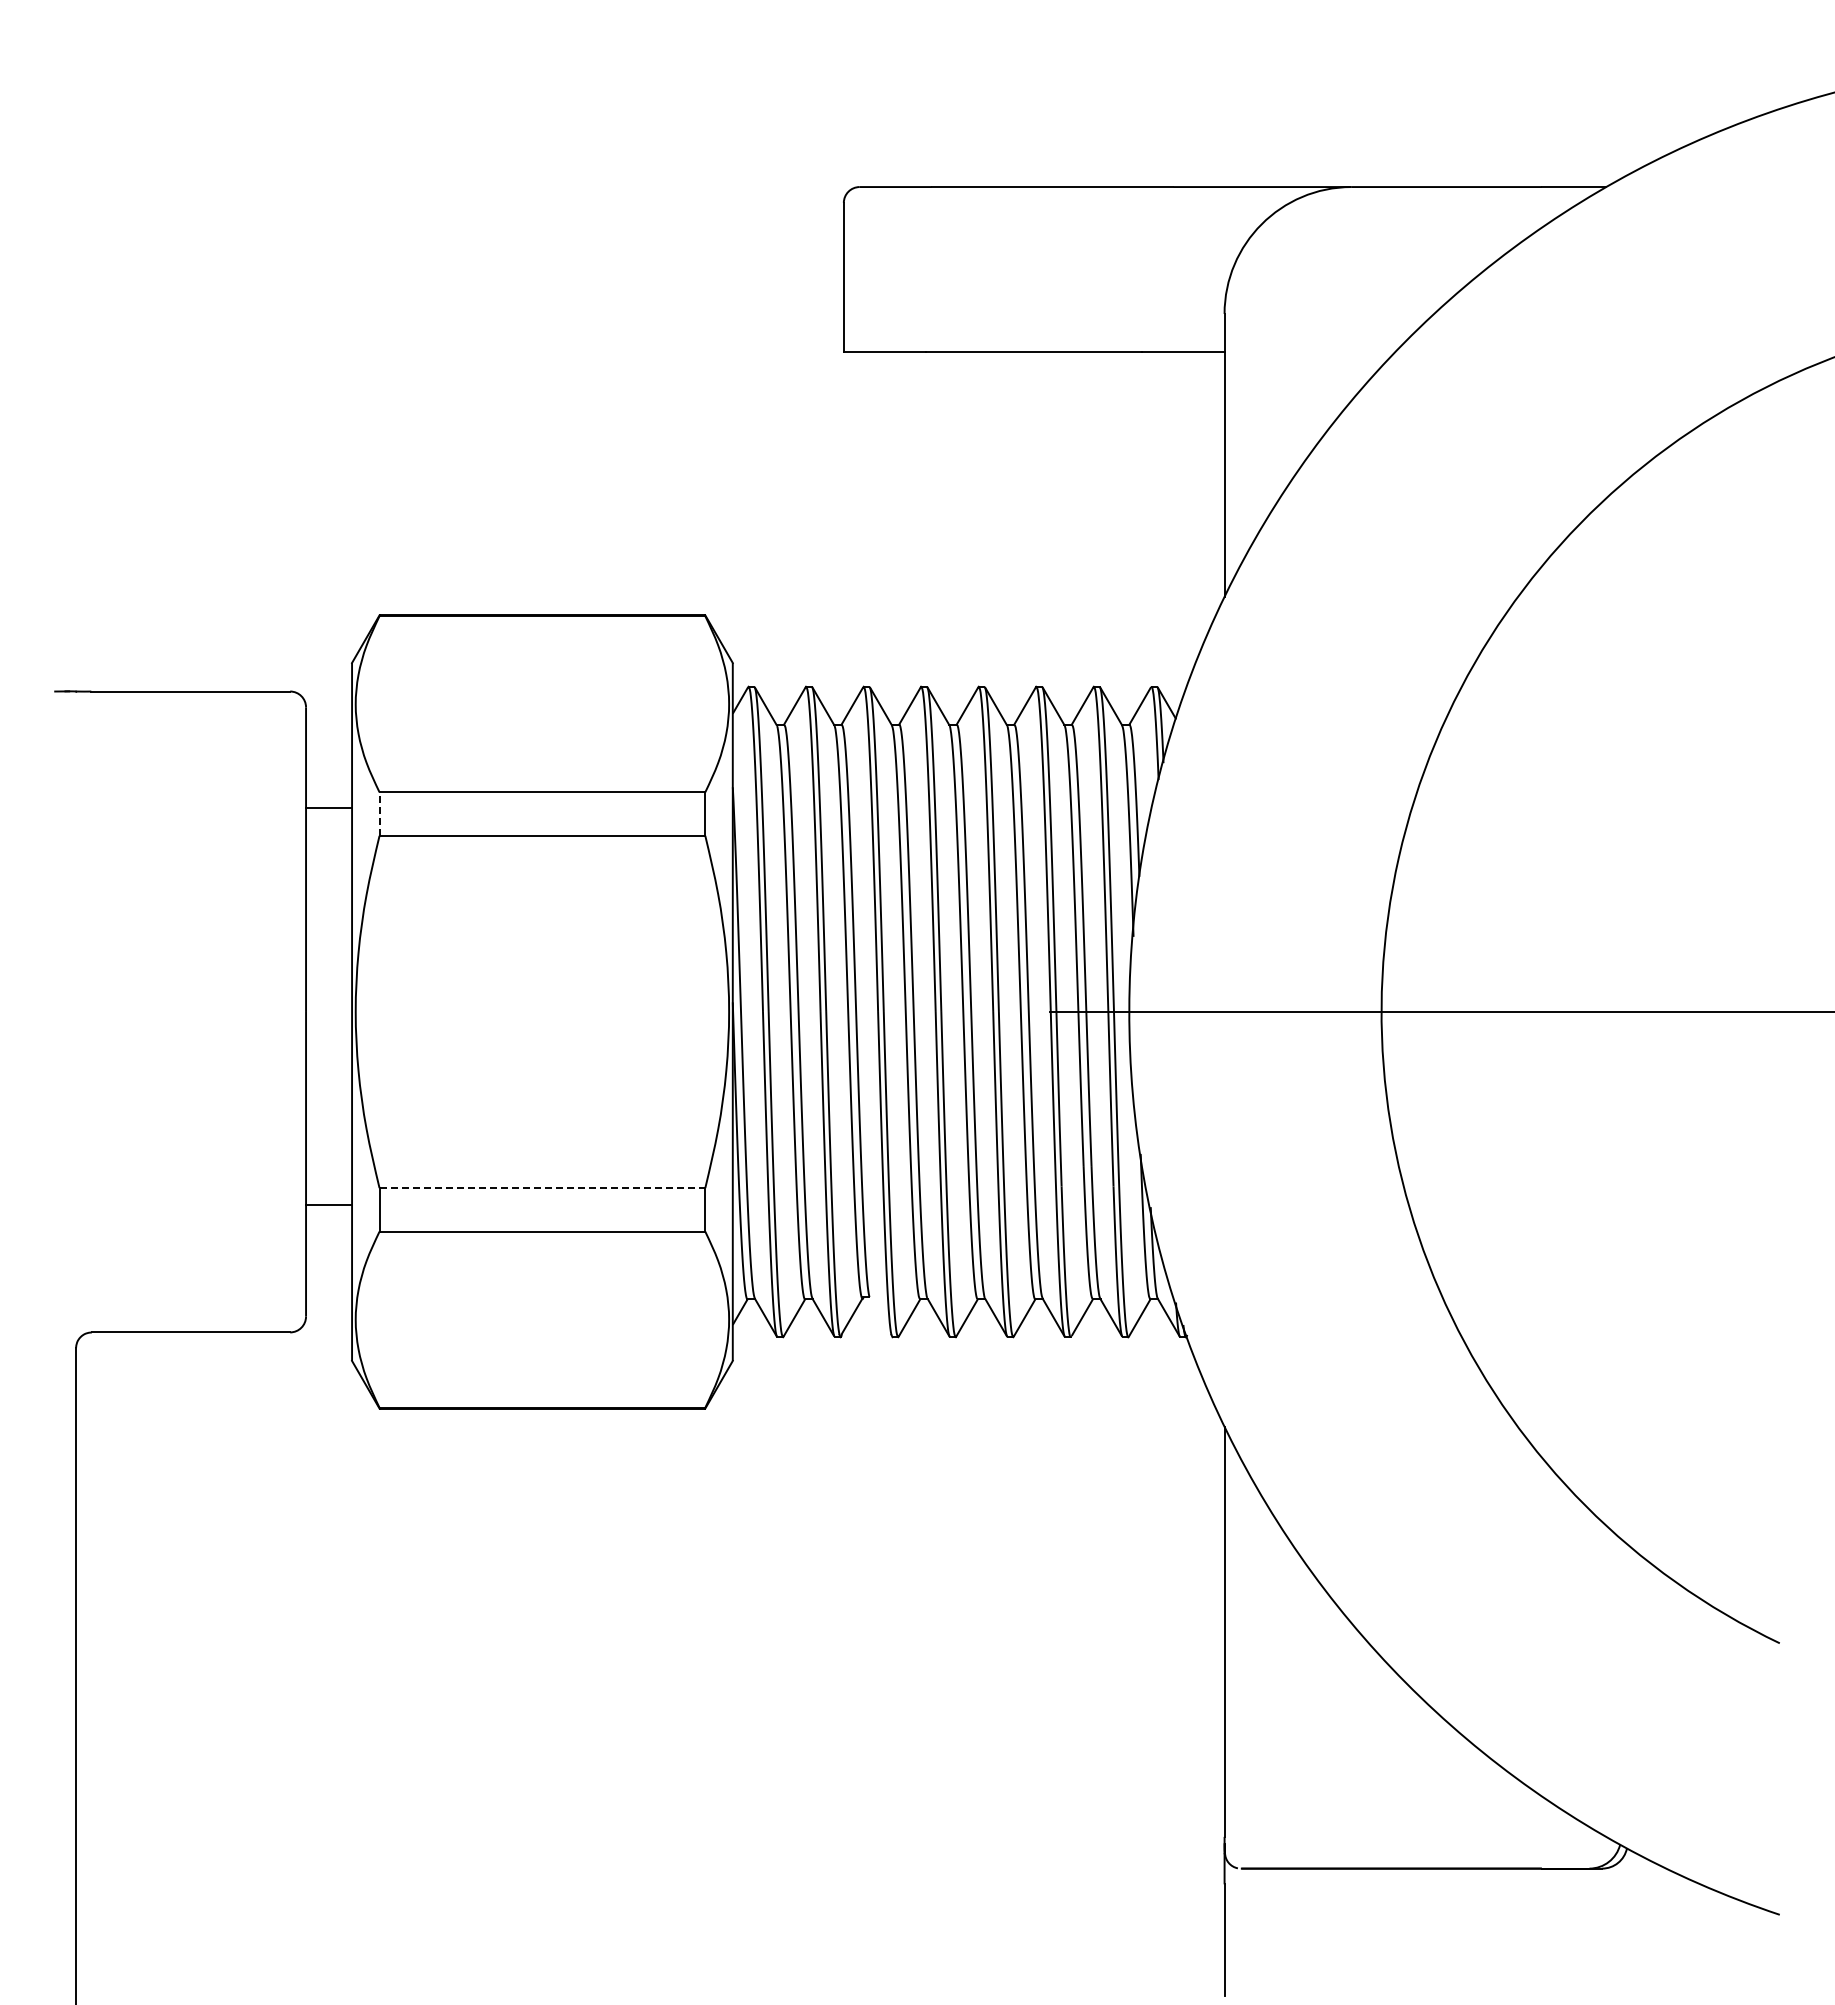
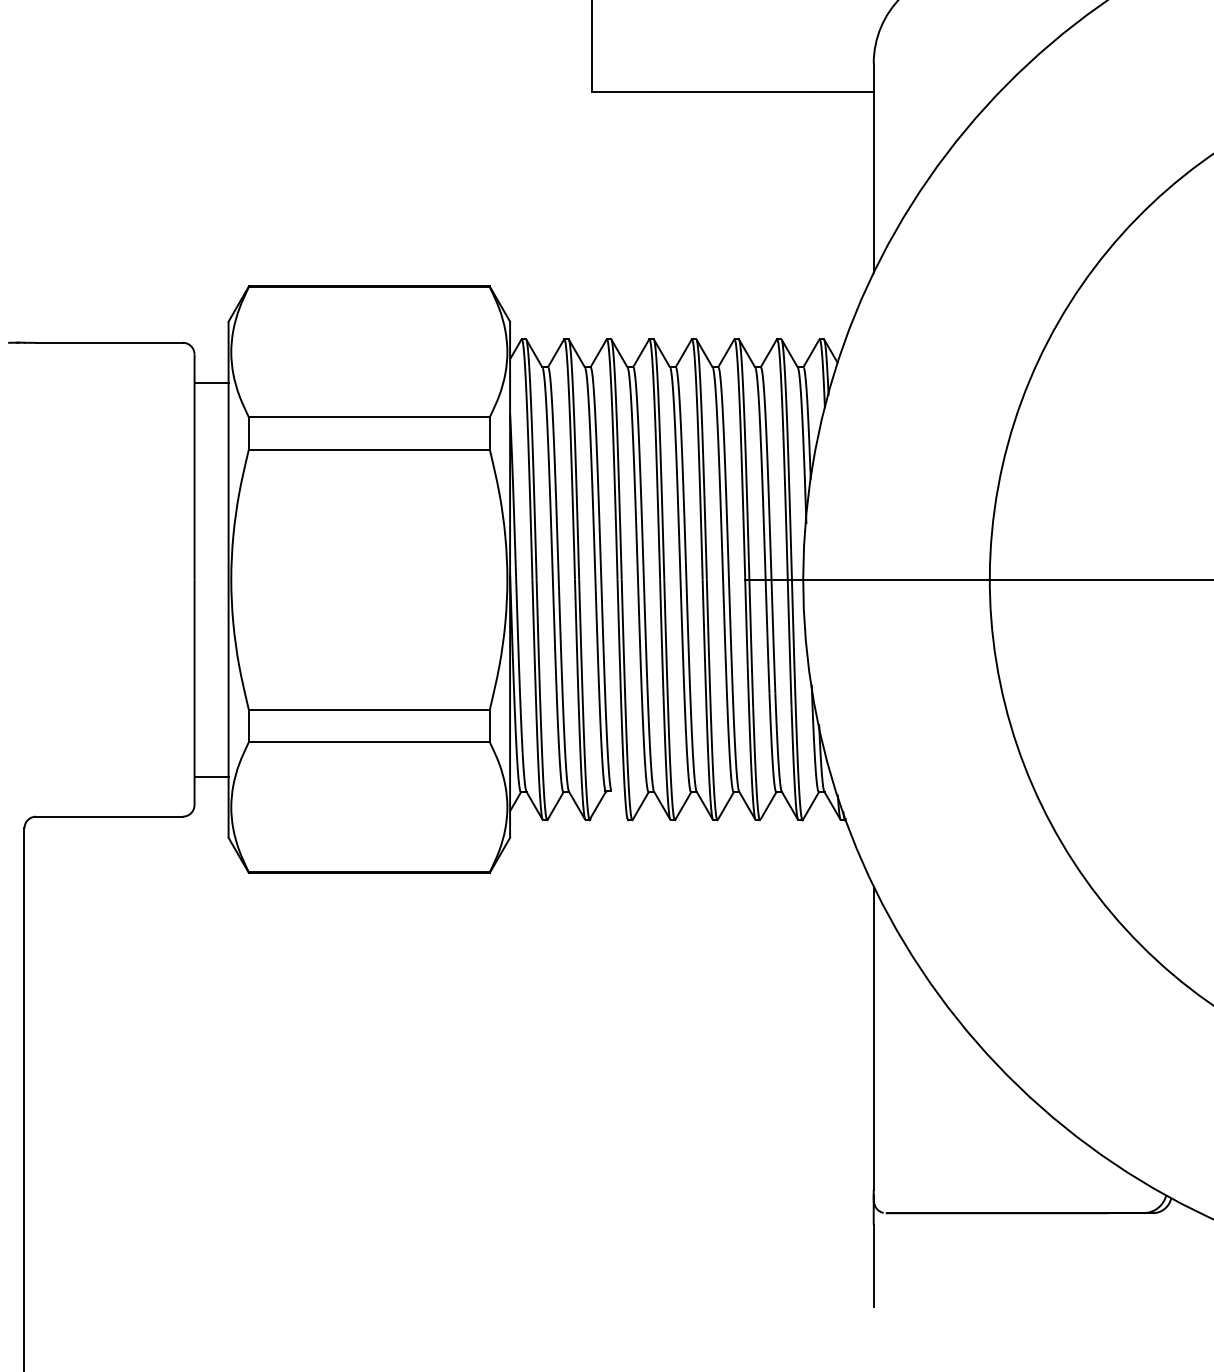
line: (329, 808) -> (211, 382), moved
line: (379, 814) -> (248, 433), dashed -> solid
line: (542, 1188) -> (369, 710), dashed -> solid
line: (329, 1205) -> (211, 776), moved

